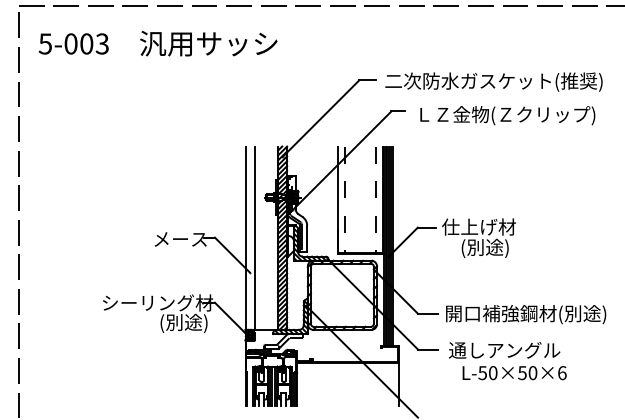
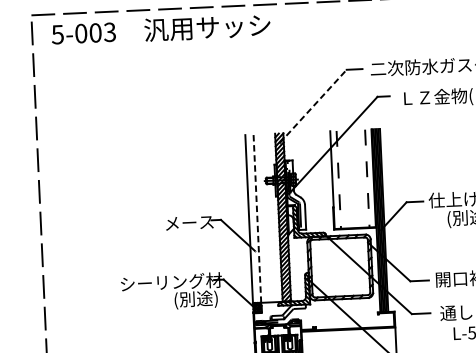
text: (157, 43) -> (160, 29), moved
line: (321, 118) -> (313, 106), solid -> dashed
line: (254, 238) -> (257, 219), solid -> dashed

